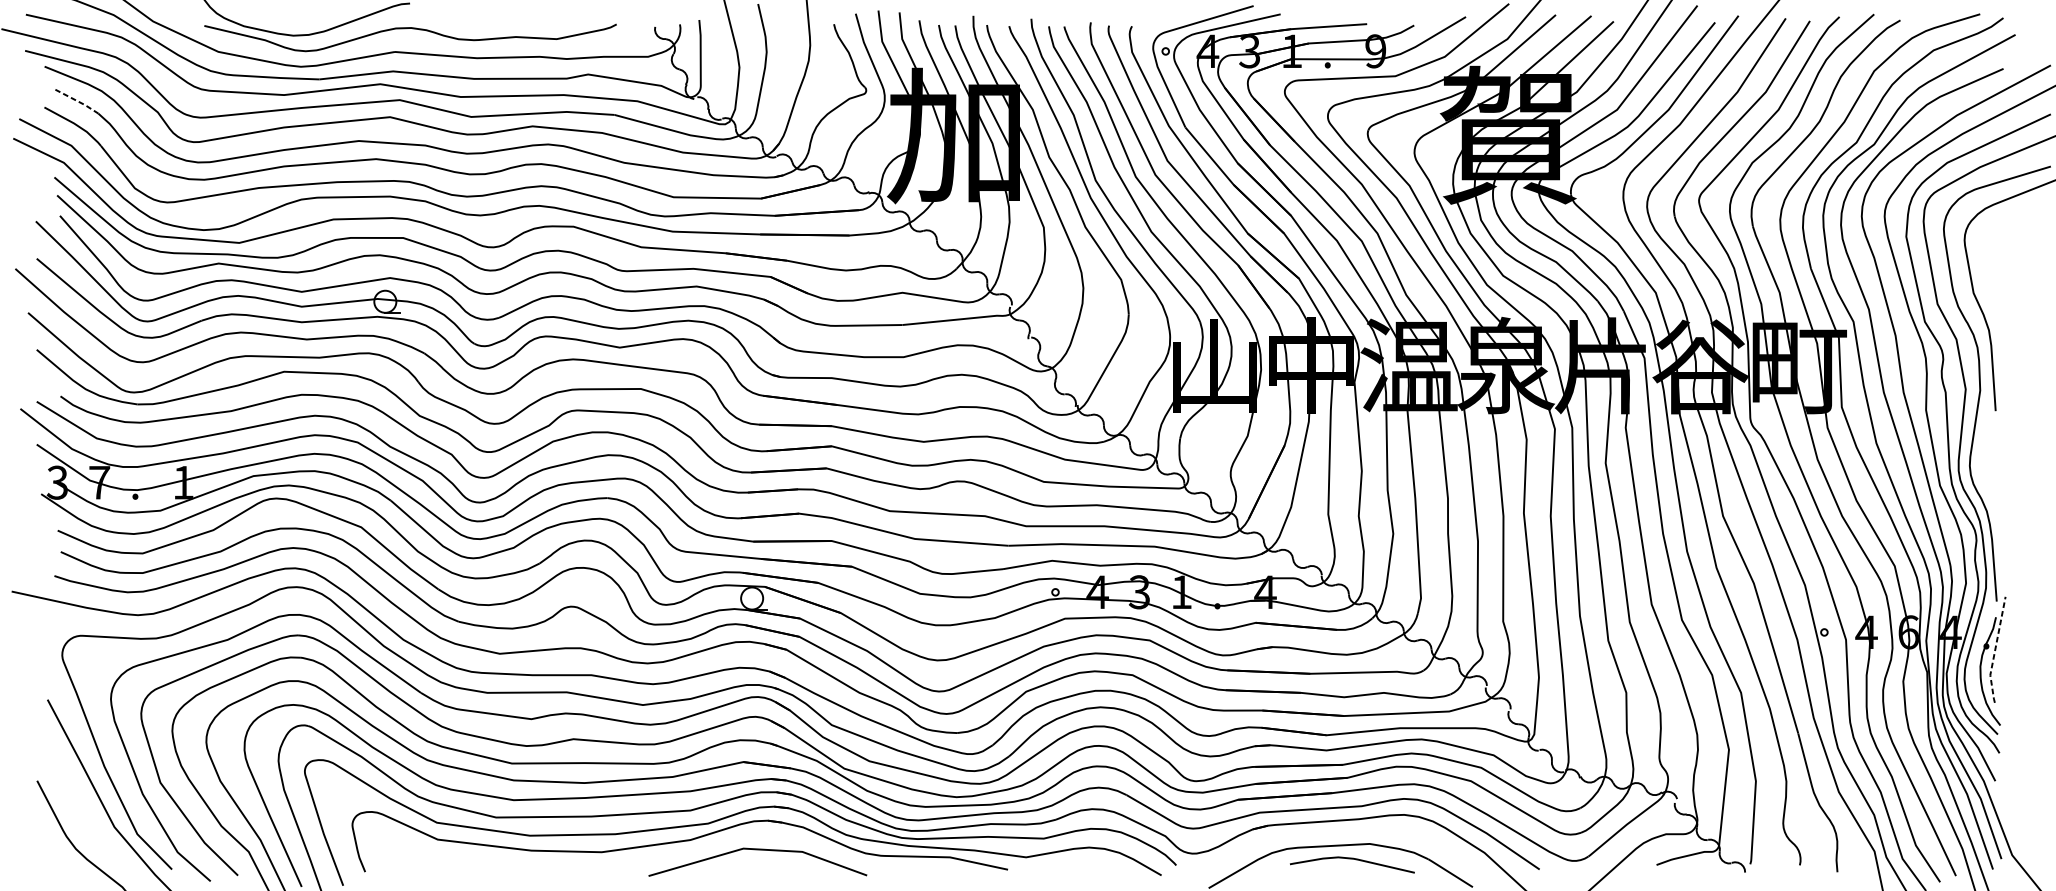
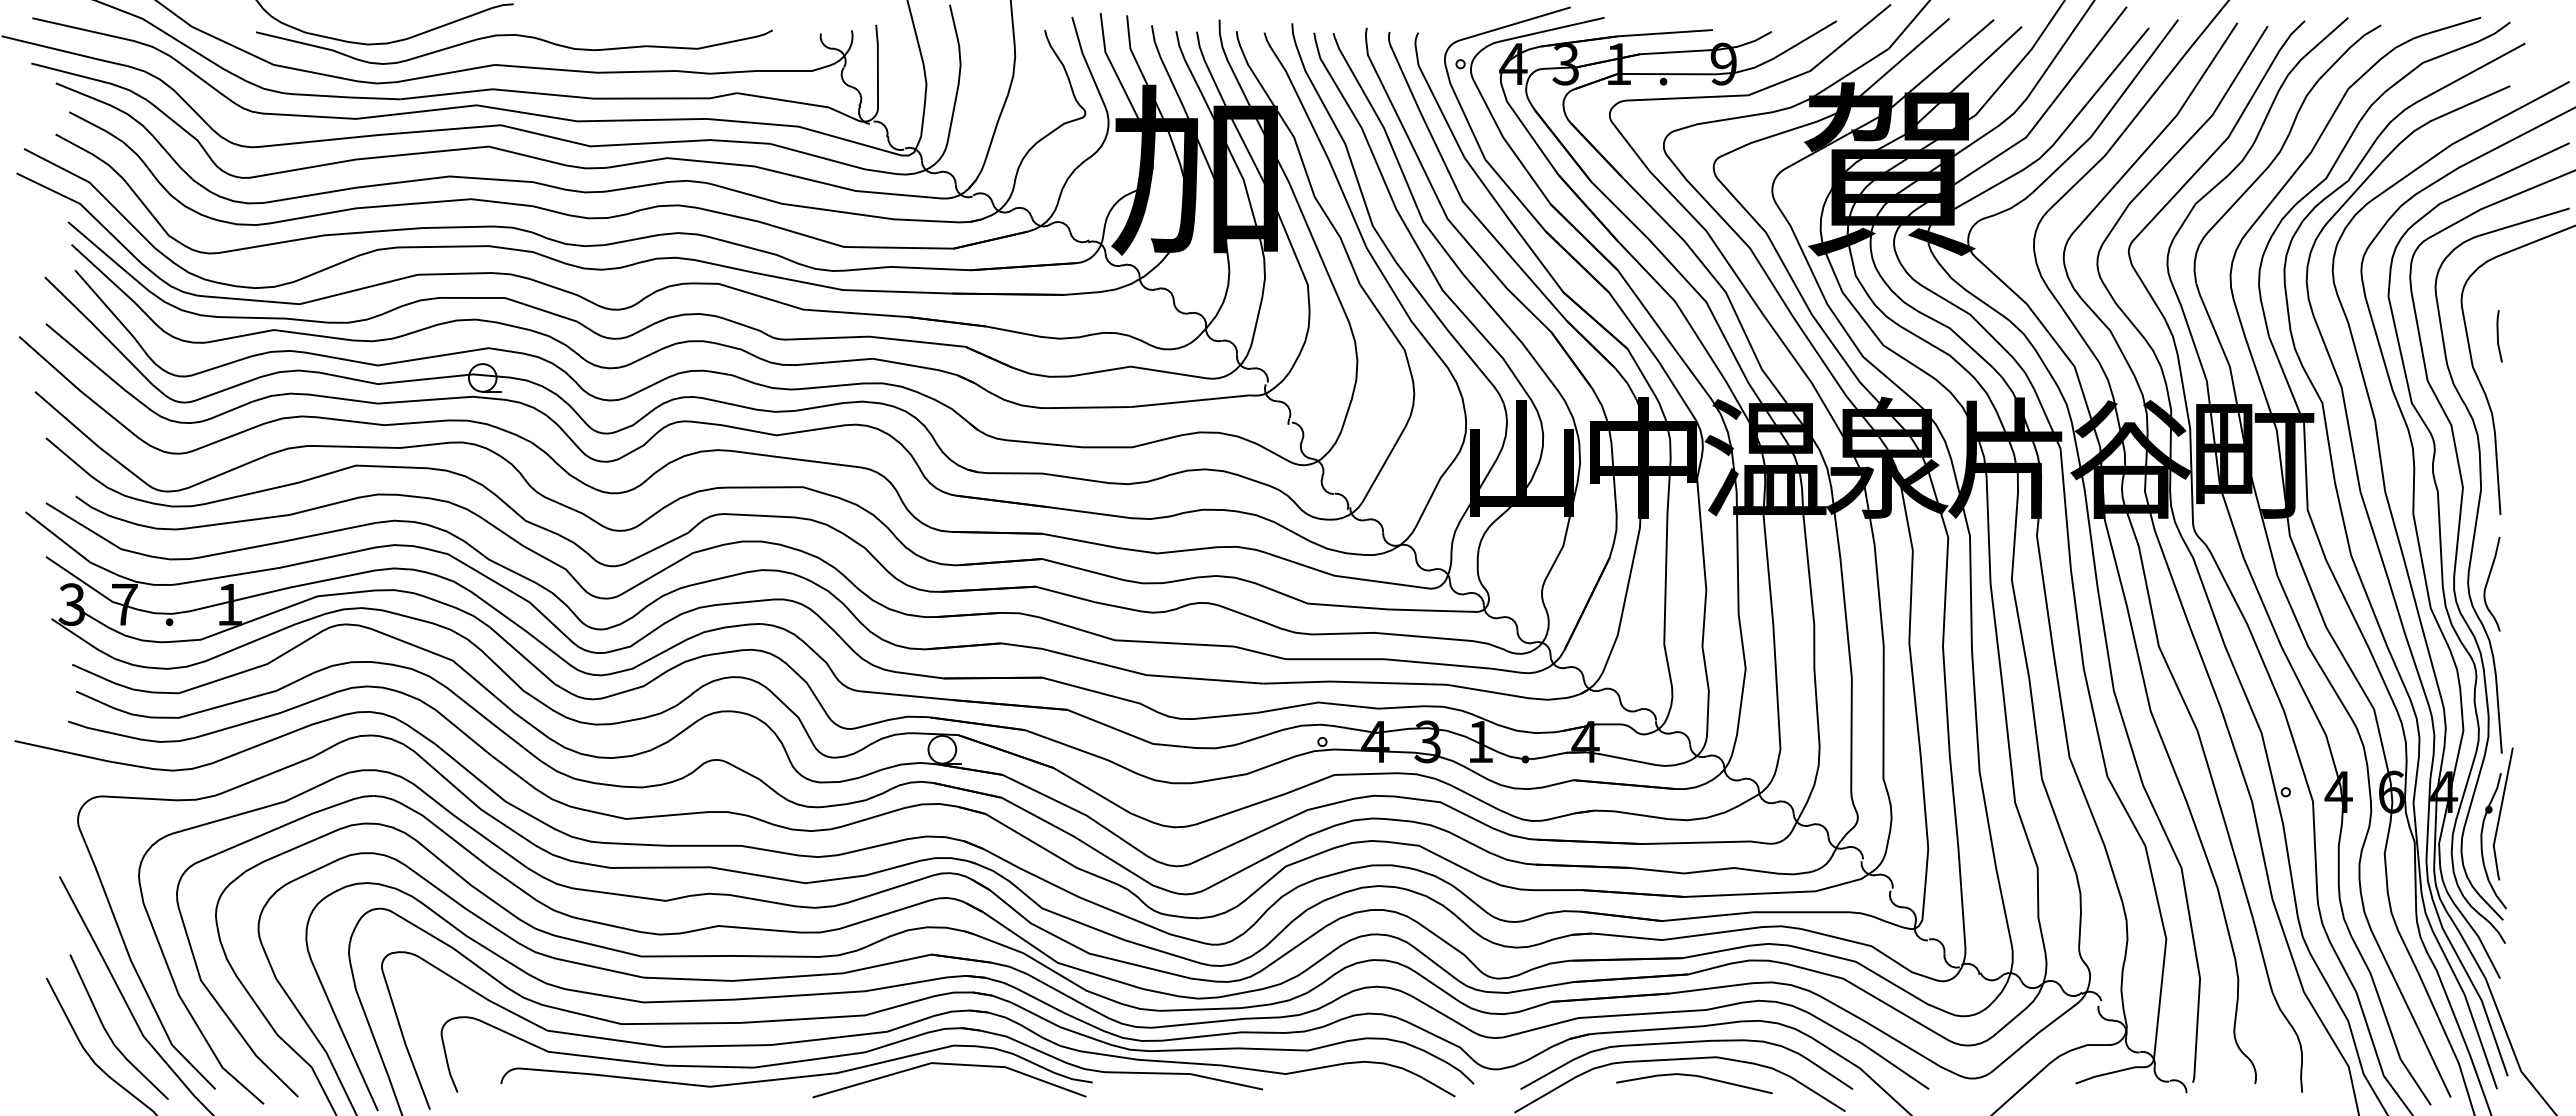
line: (77, 101) -> (97, 126), dashed -> solid
line: (1994, 268) -> (2498, 336), added
curve: (1986, 465) -> (2488, 582), added
line: (1994, 651) -> (2499, 815), dashed -> solid
curve: (87, 825) -> (109, 1034), added
curve: (1346, 832) -> (1686, 1043), added
curve: (635, 859) -> (796, 1076), added

